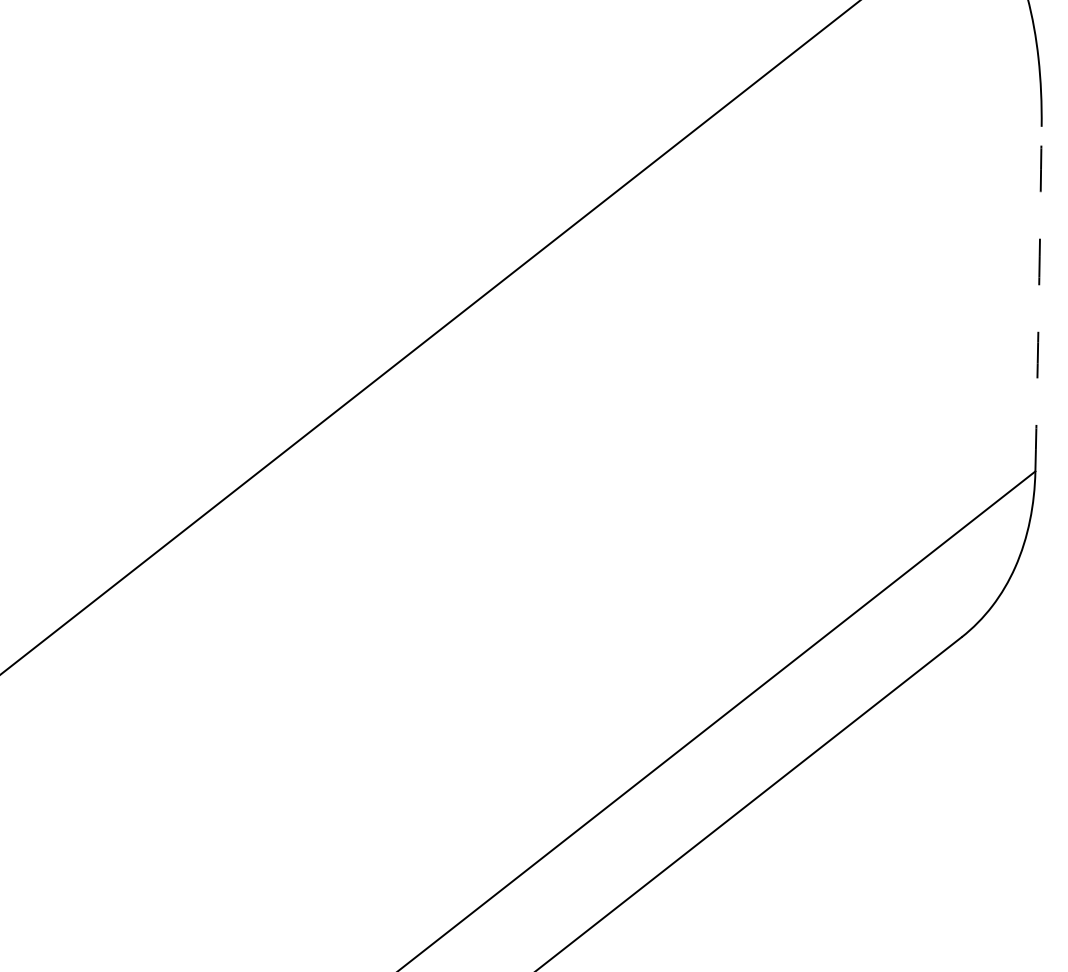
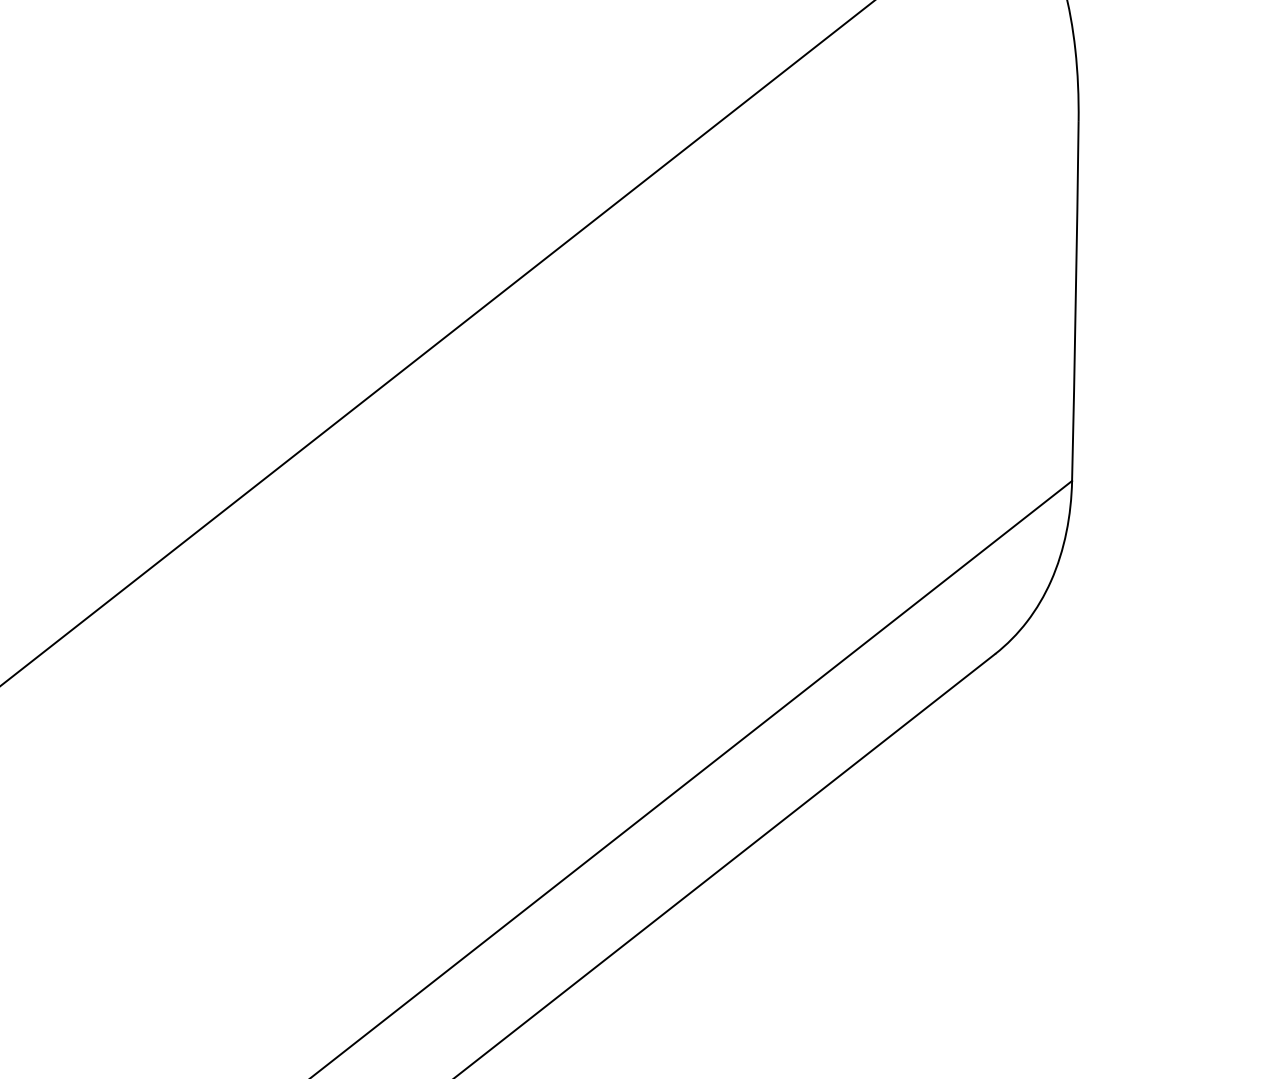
arc: (1038, 299) -> (1075, 301), dashed -> solid

